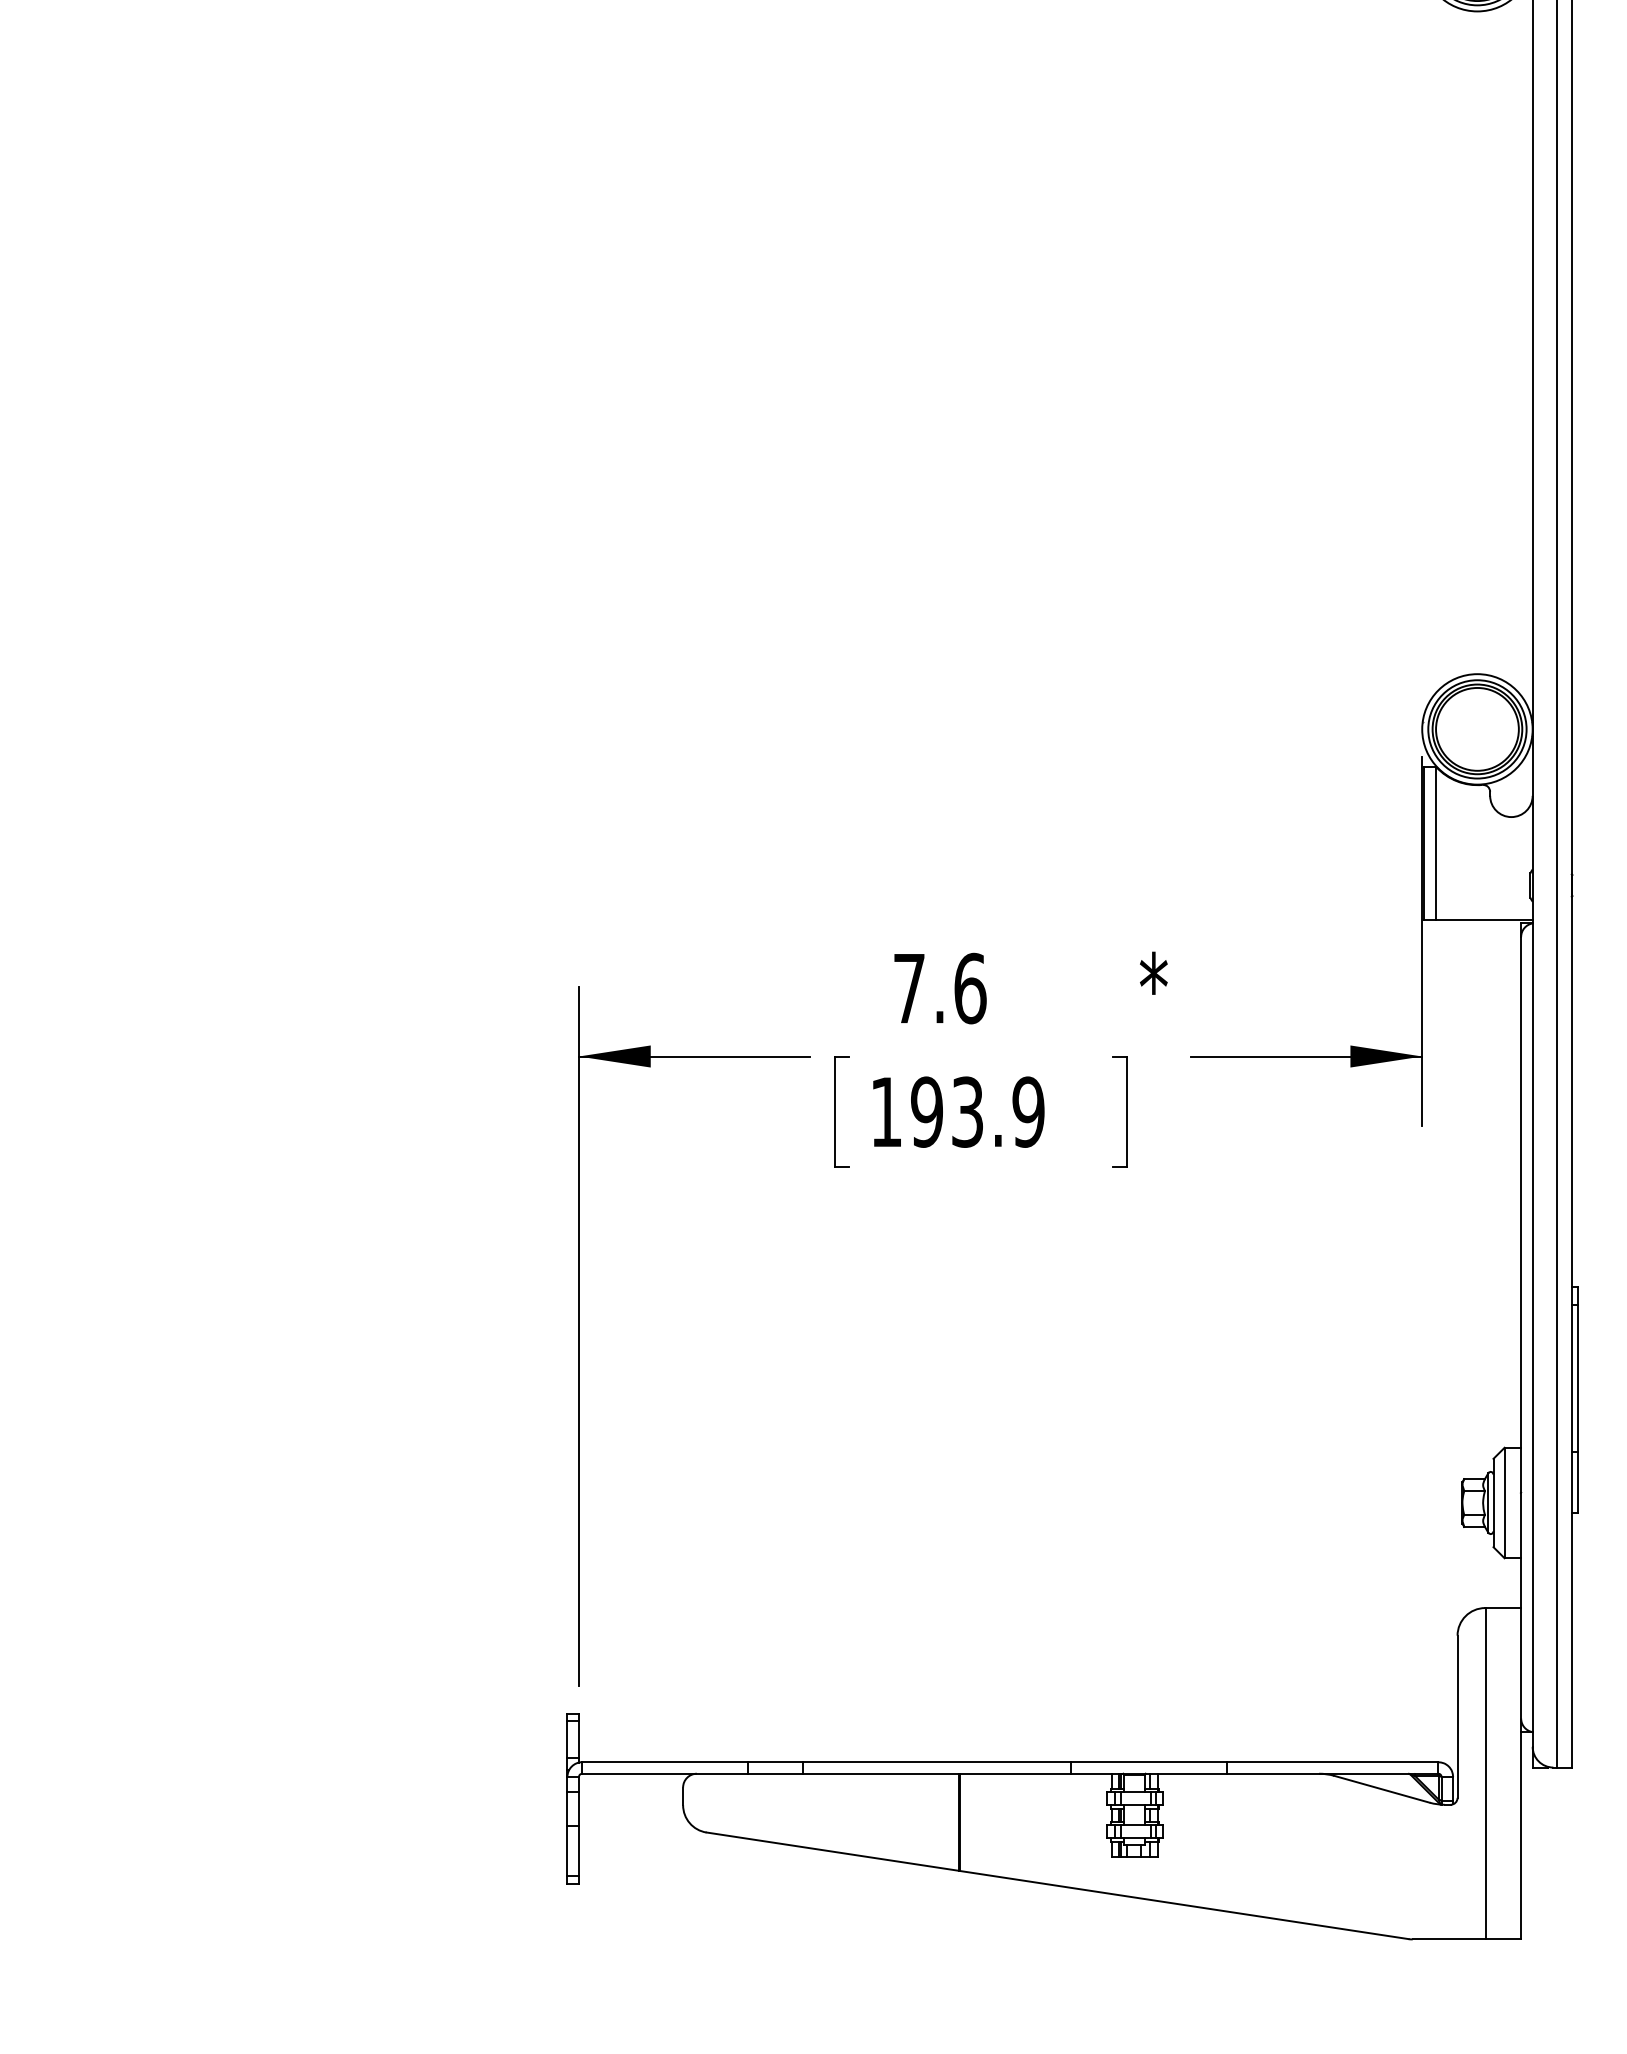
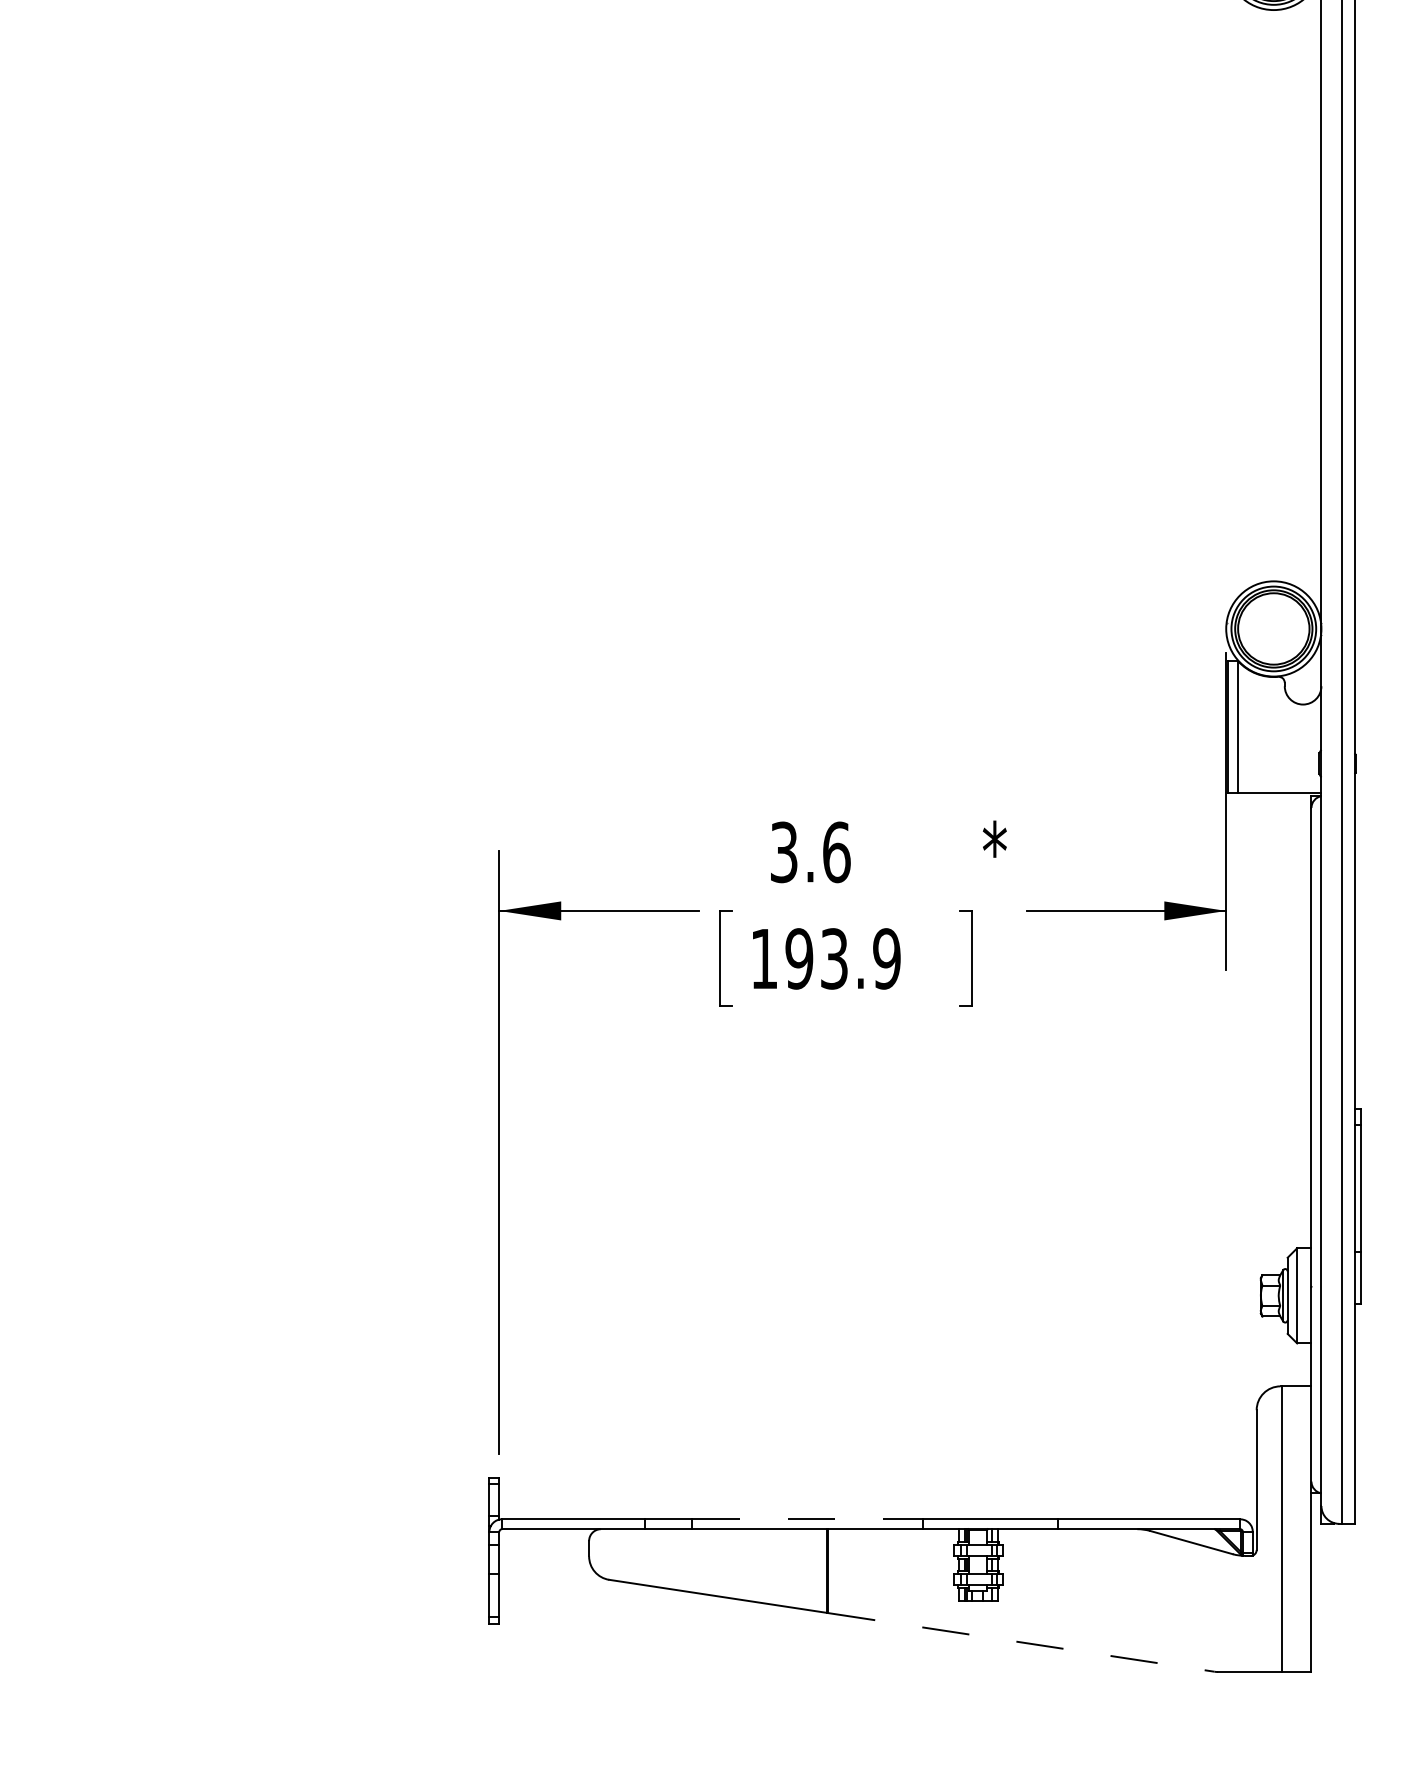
text: (909, 988) -> (784, 852), 7.6 -> 3.6
line: (936, 1762) -> (807, 1519), solid -> dashed
line: (1184, 1905) -> (1021, 1642), solid -> dashed

